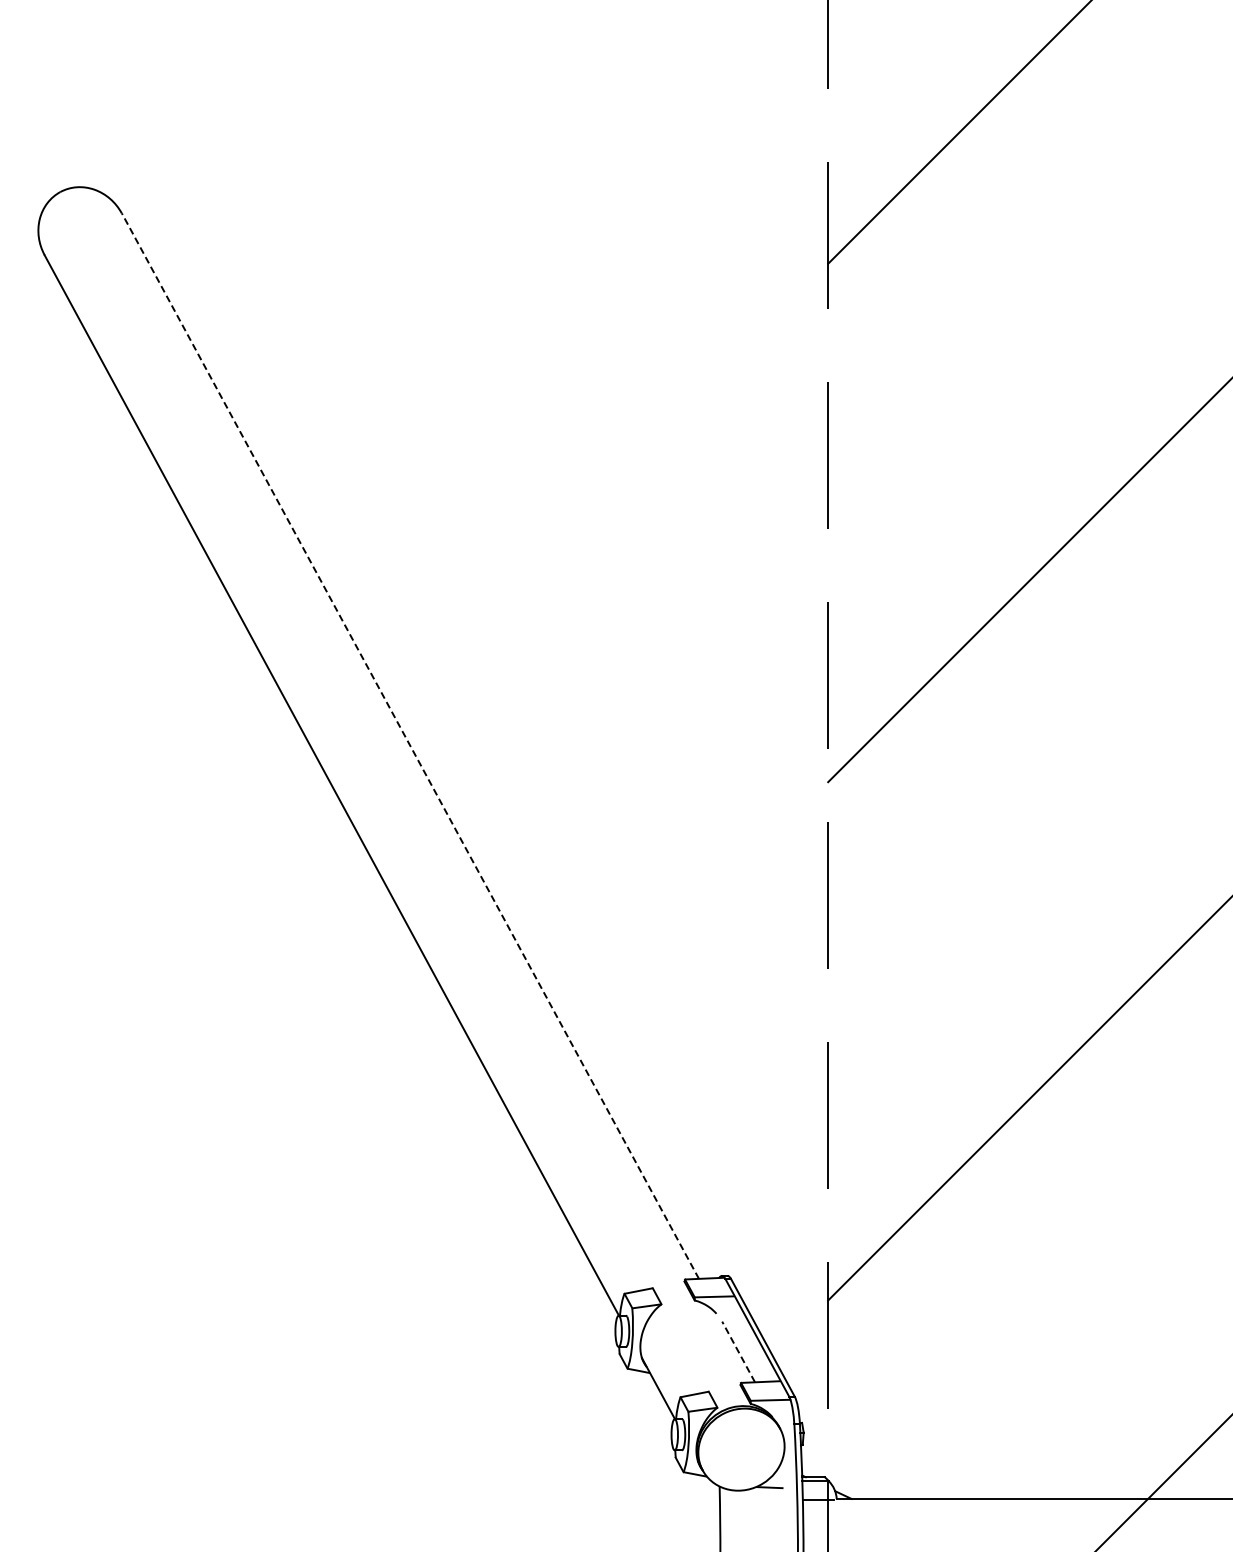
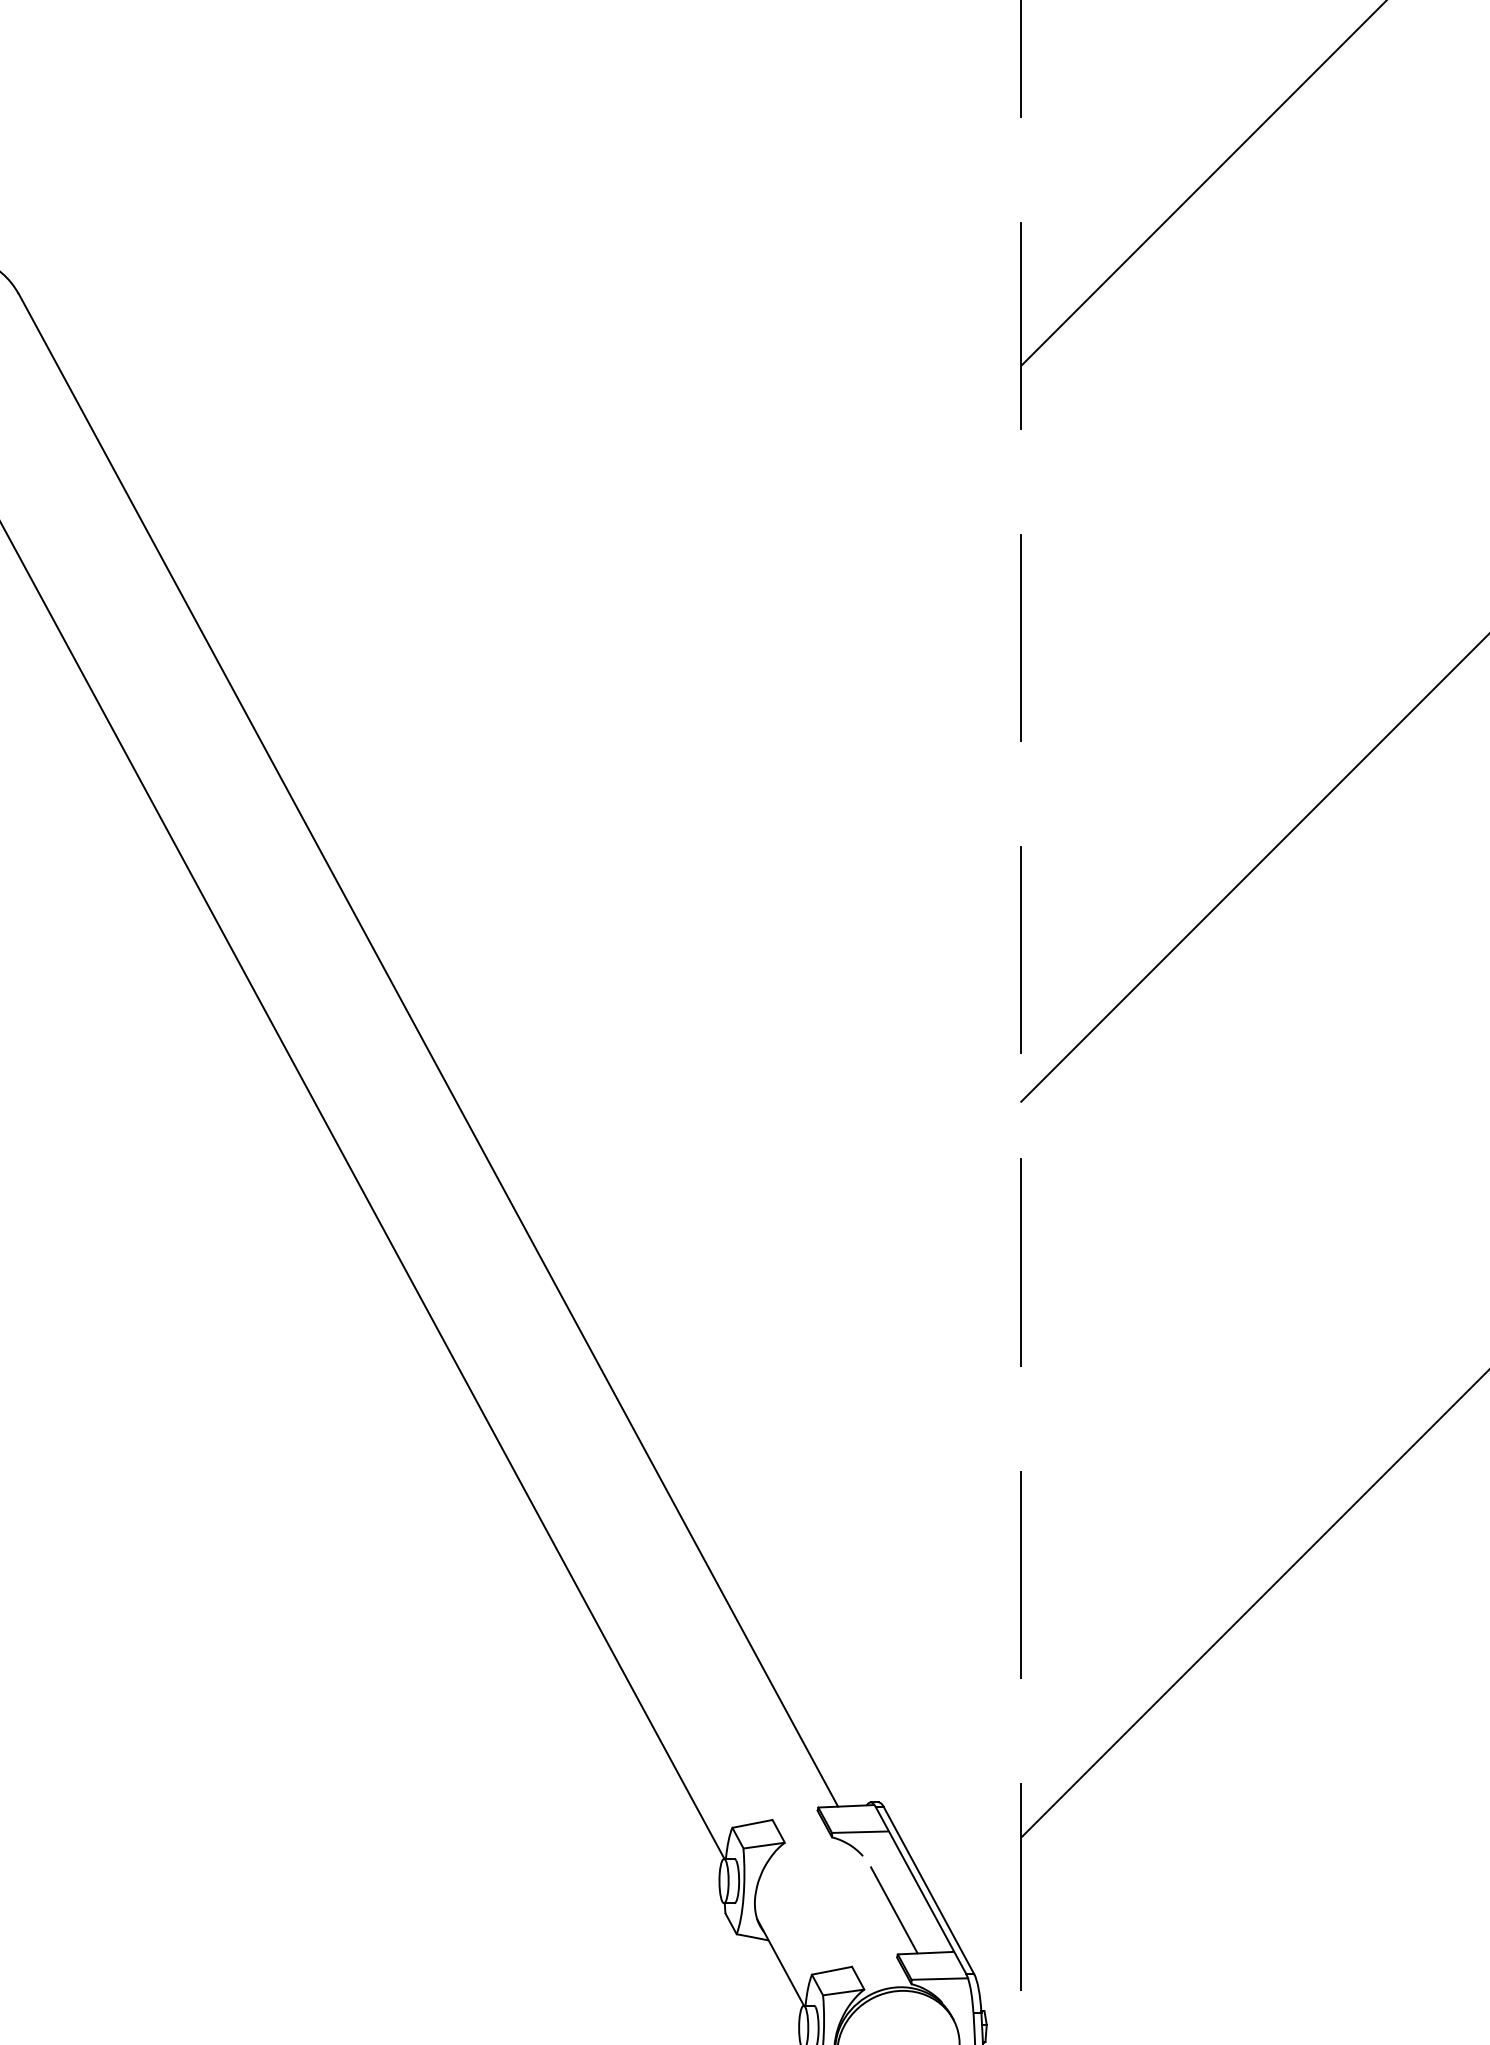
line: (410, 746) -> (428, 1050), dashed -> solid
line: (738, 1351) -> (894, 1909), dashed -> solid

